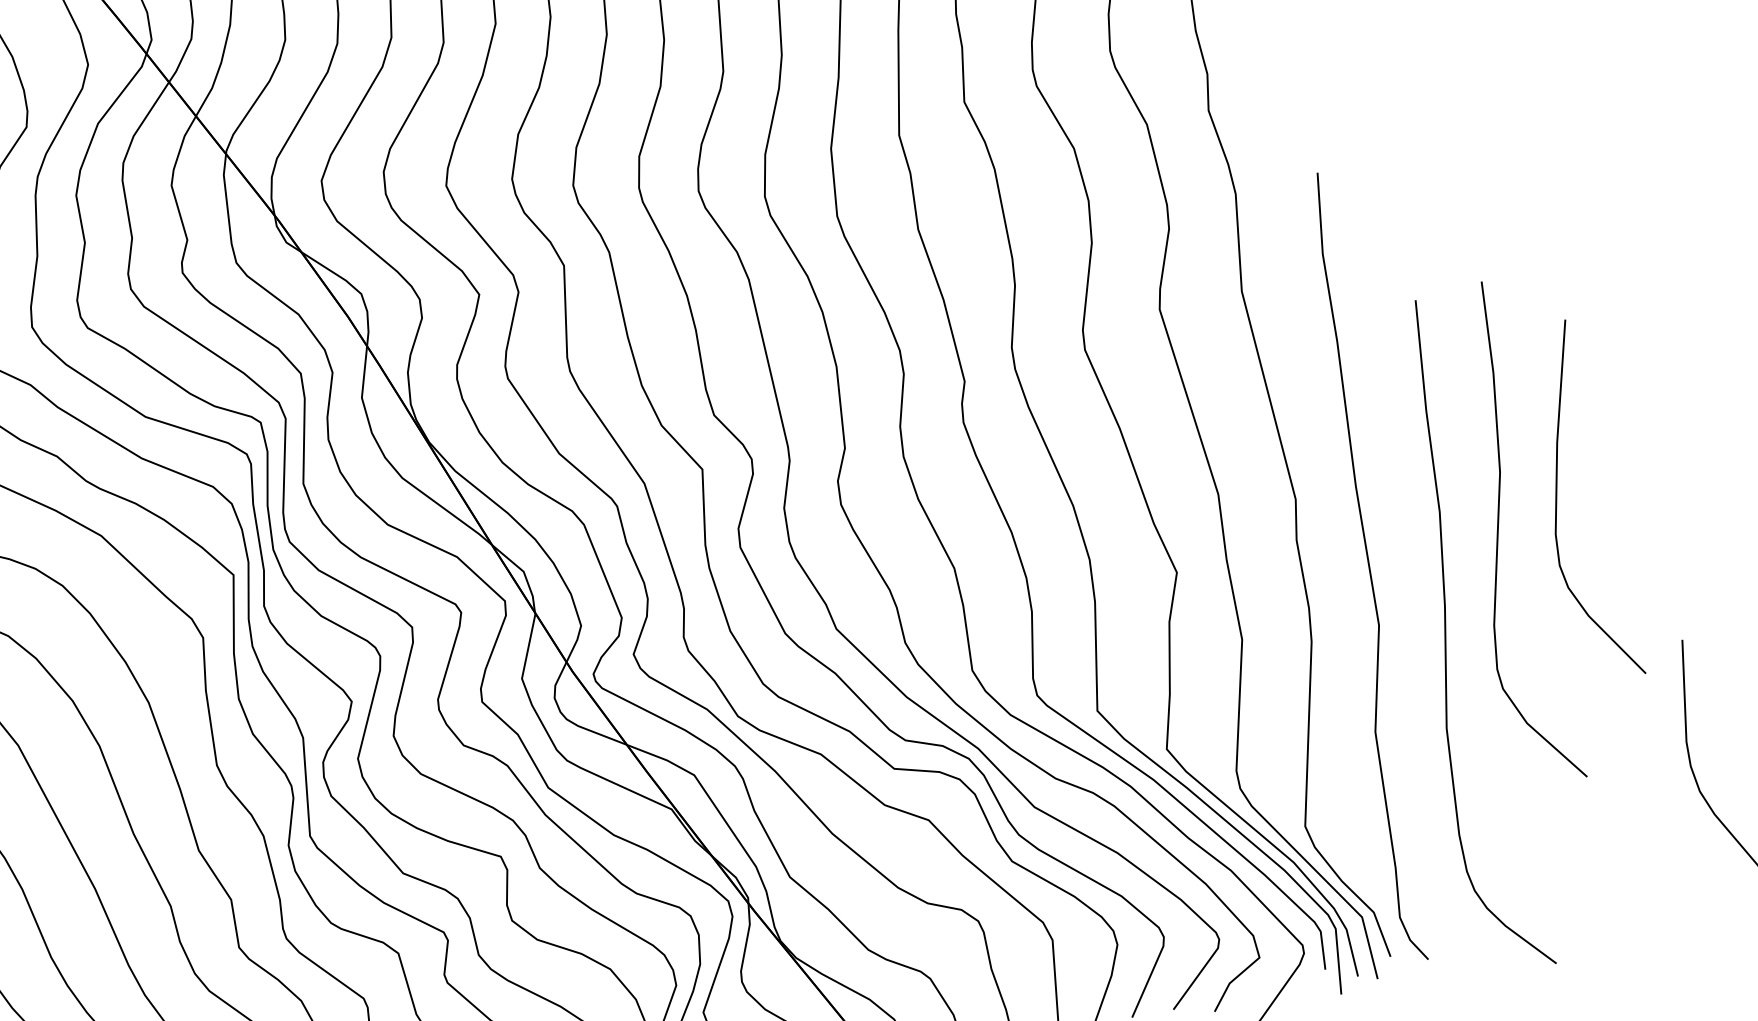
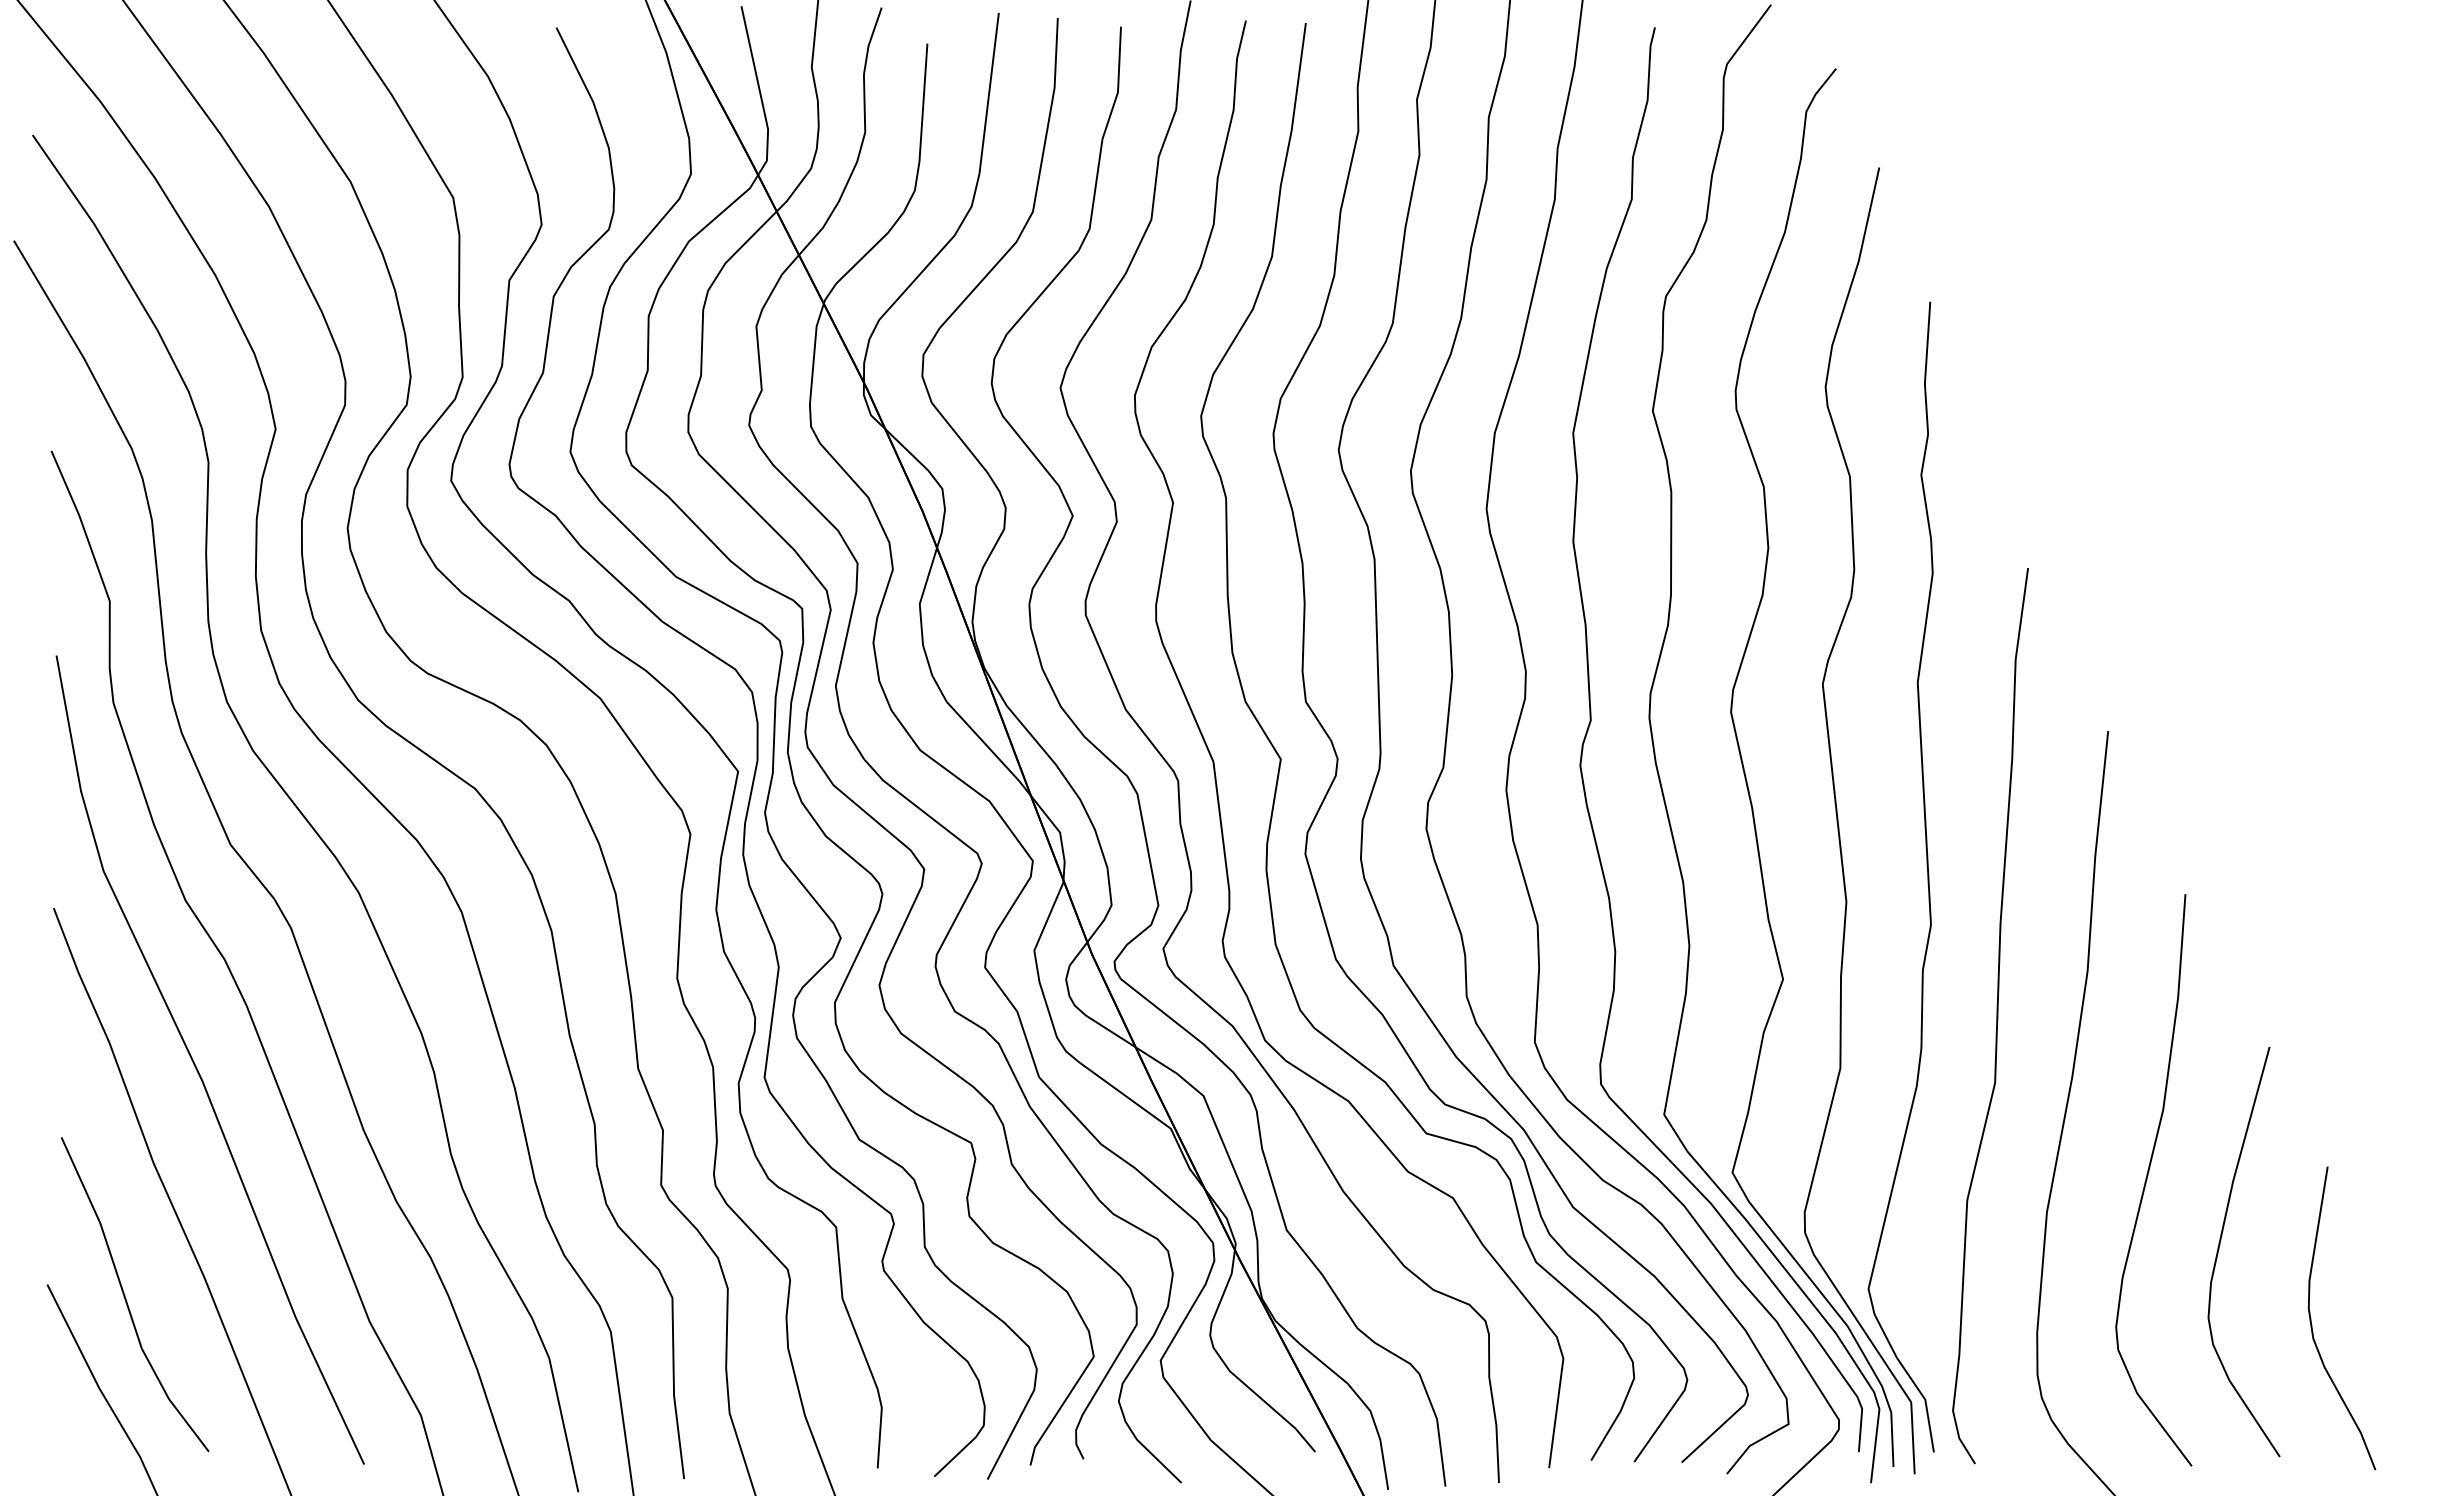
part: (1557, 500) -> (2220, 1245), moved
part: (1504, 535) -> (2153, 1180), moved

